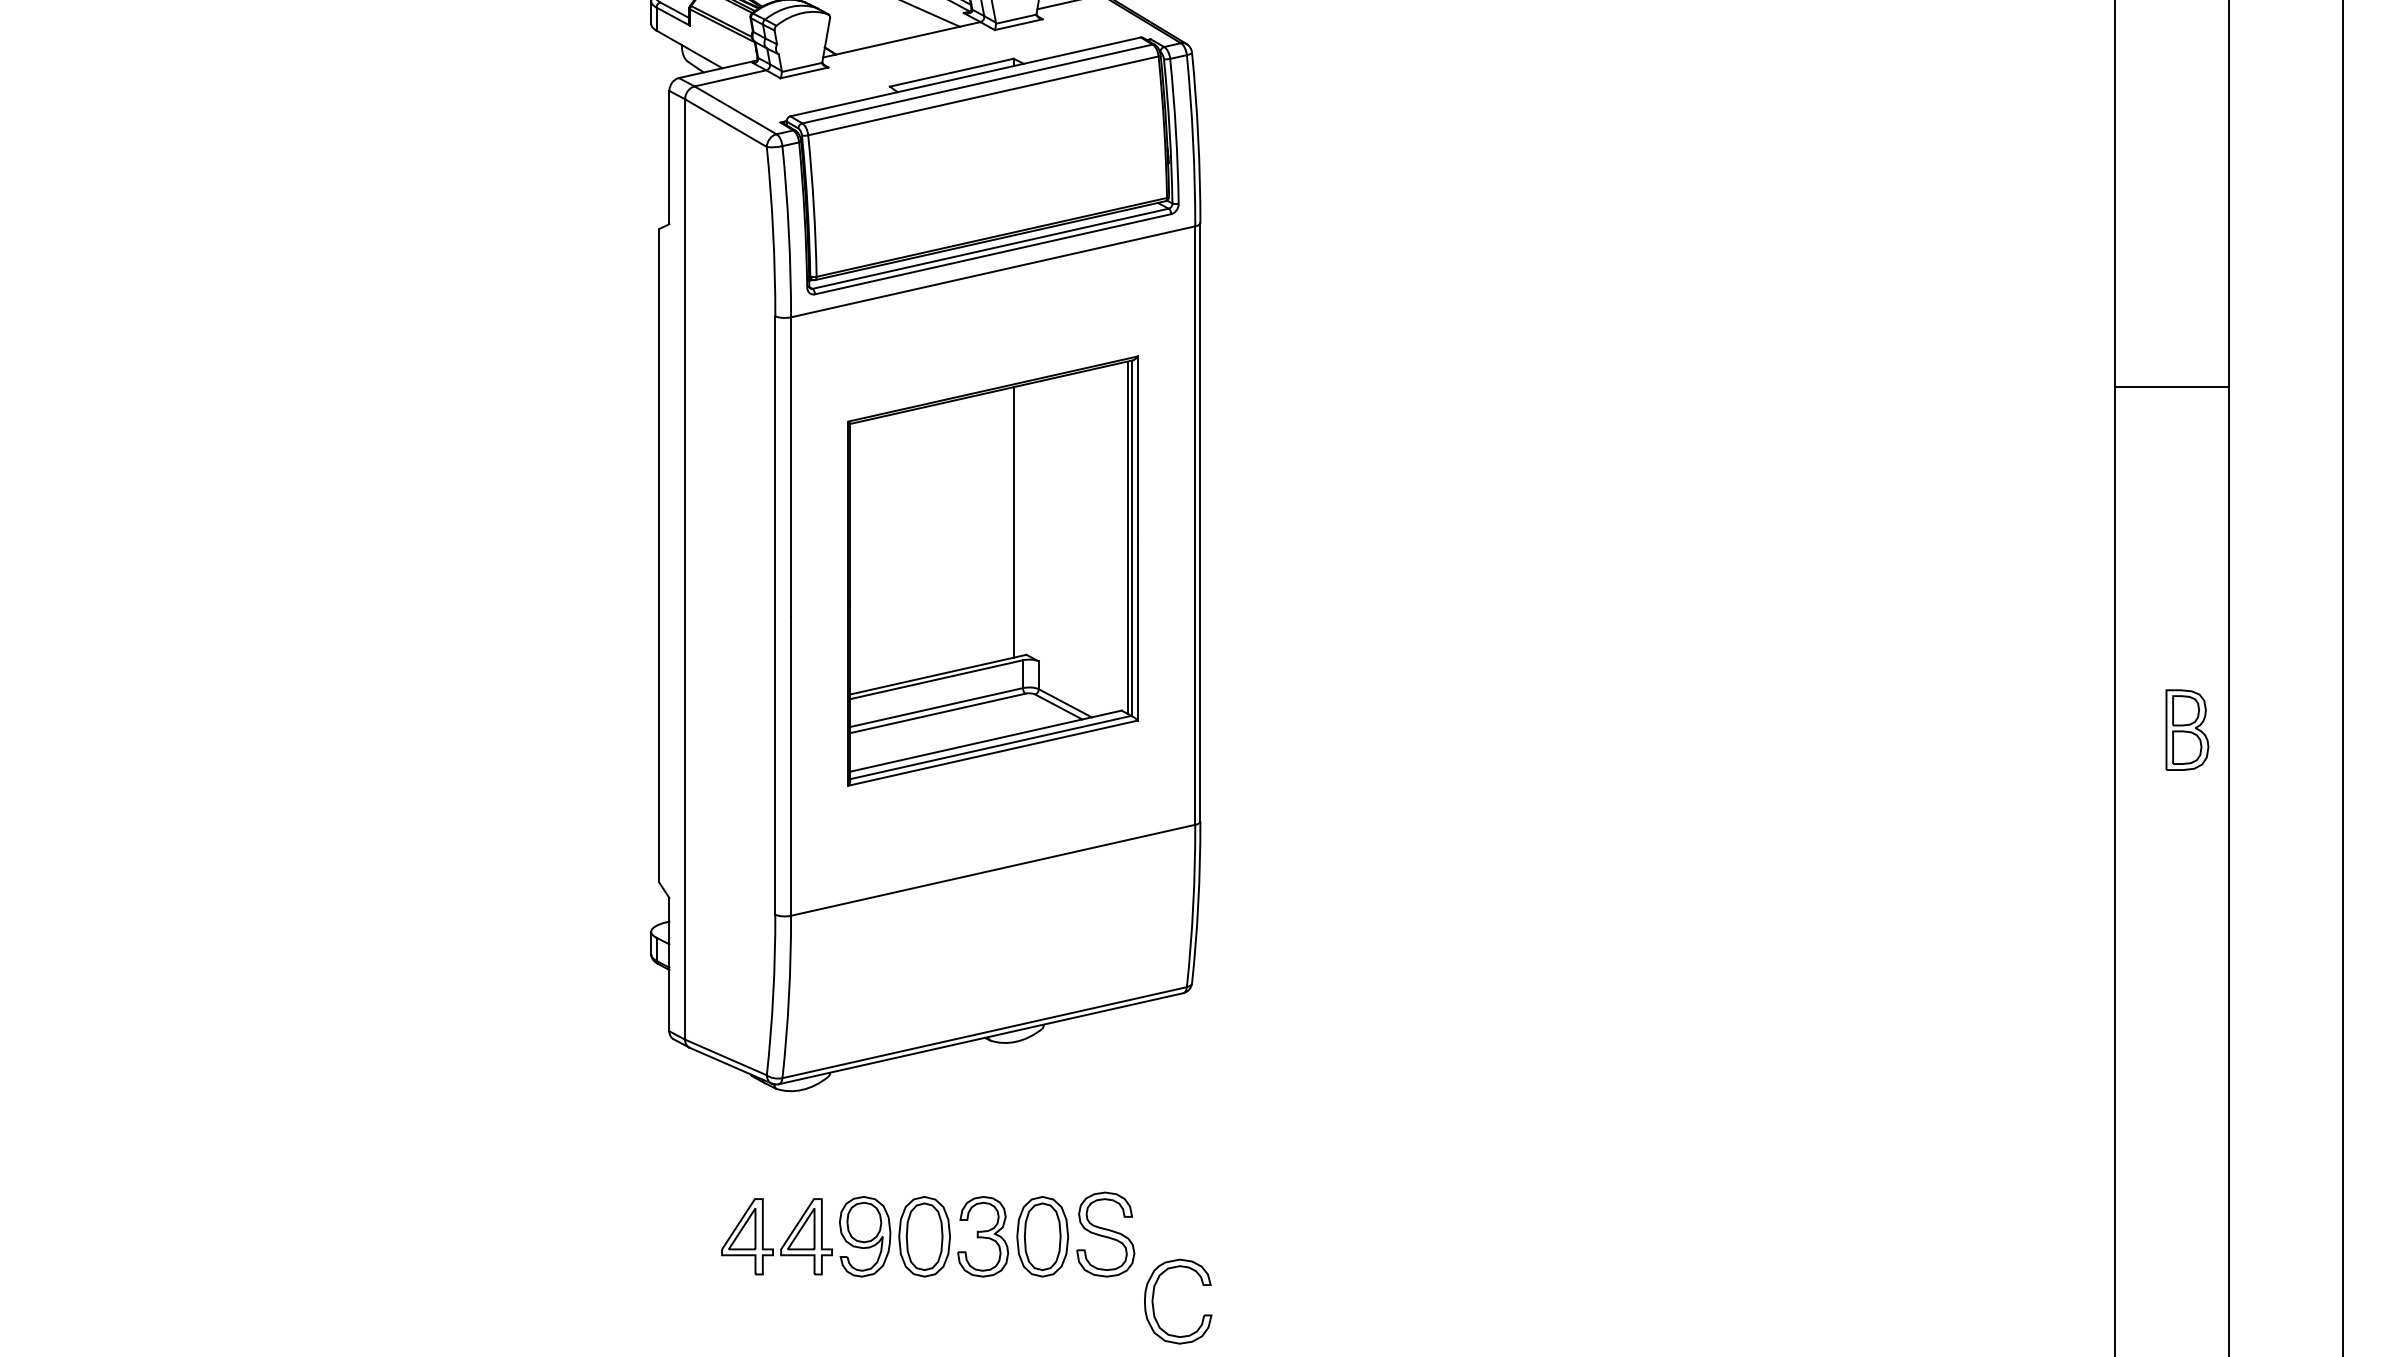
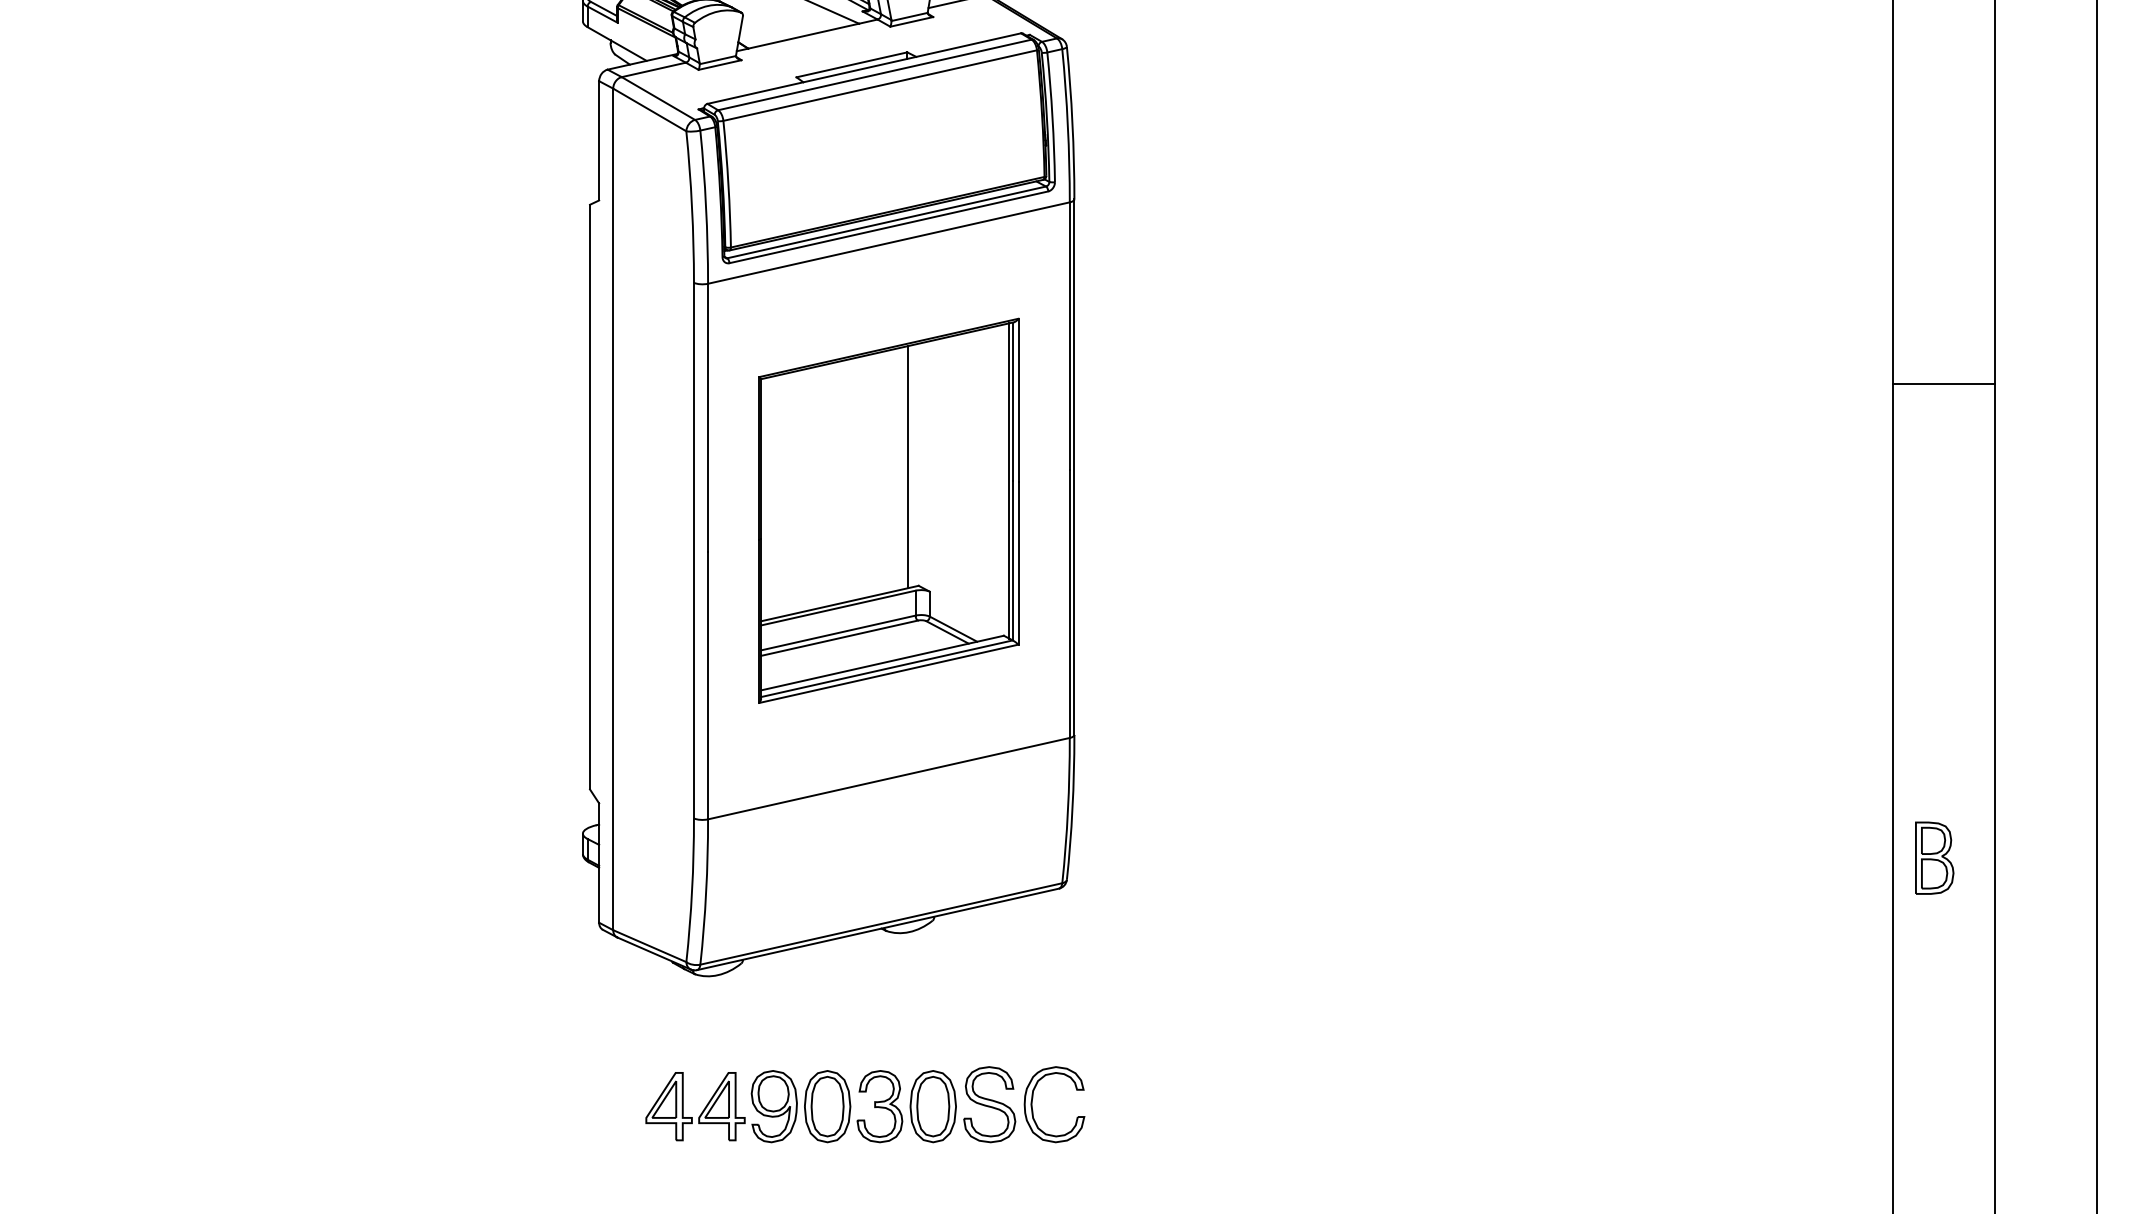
line: (2172, 386) -> (1944, 383), moved
part: (2187, 729) -> (1934, 857), moved
part: (1154, 1294) -> (1033, 1098), moved

